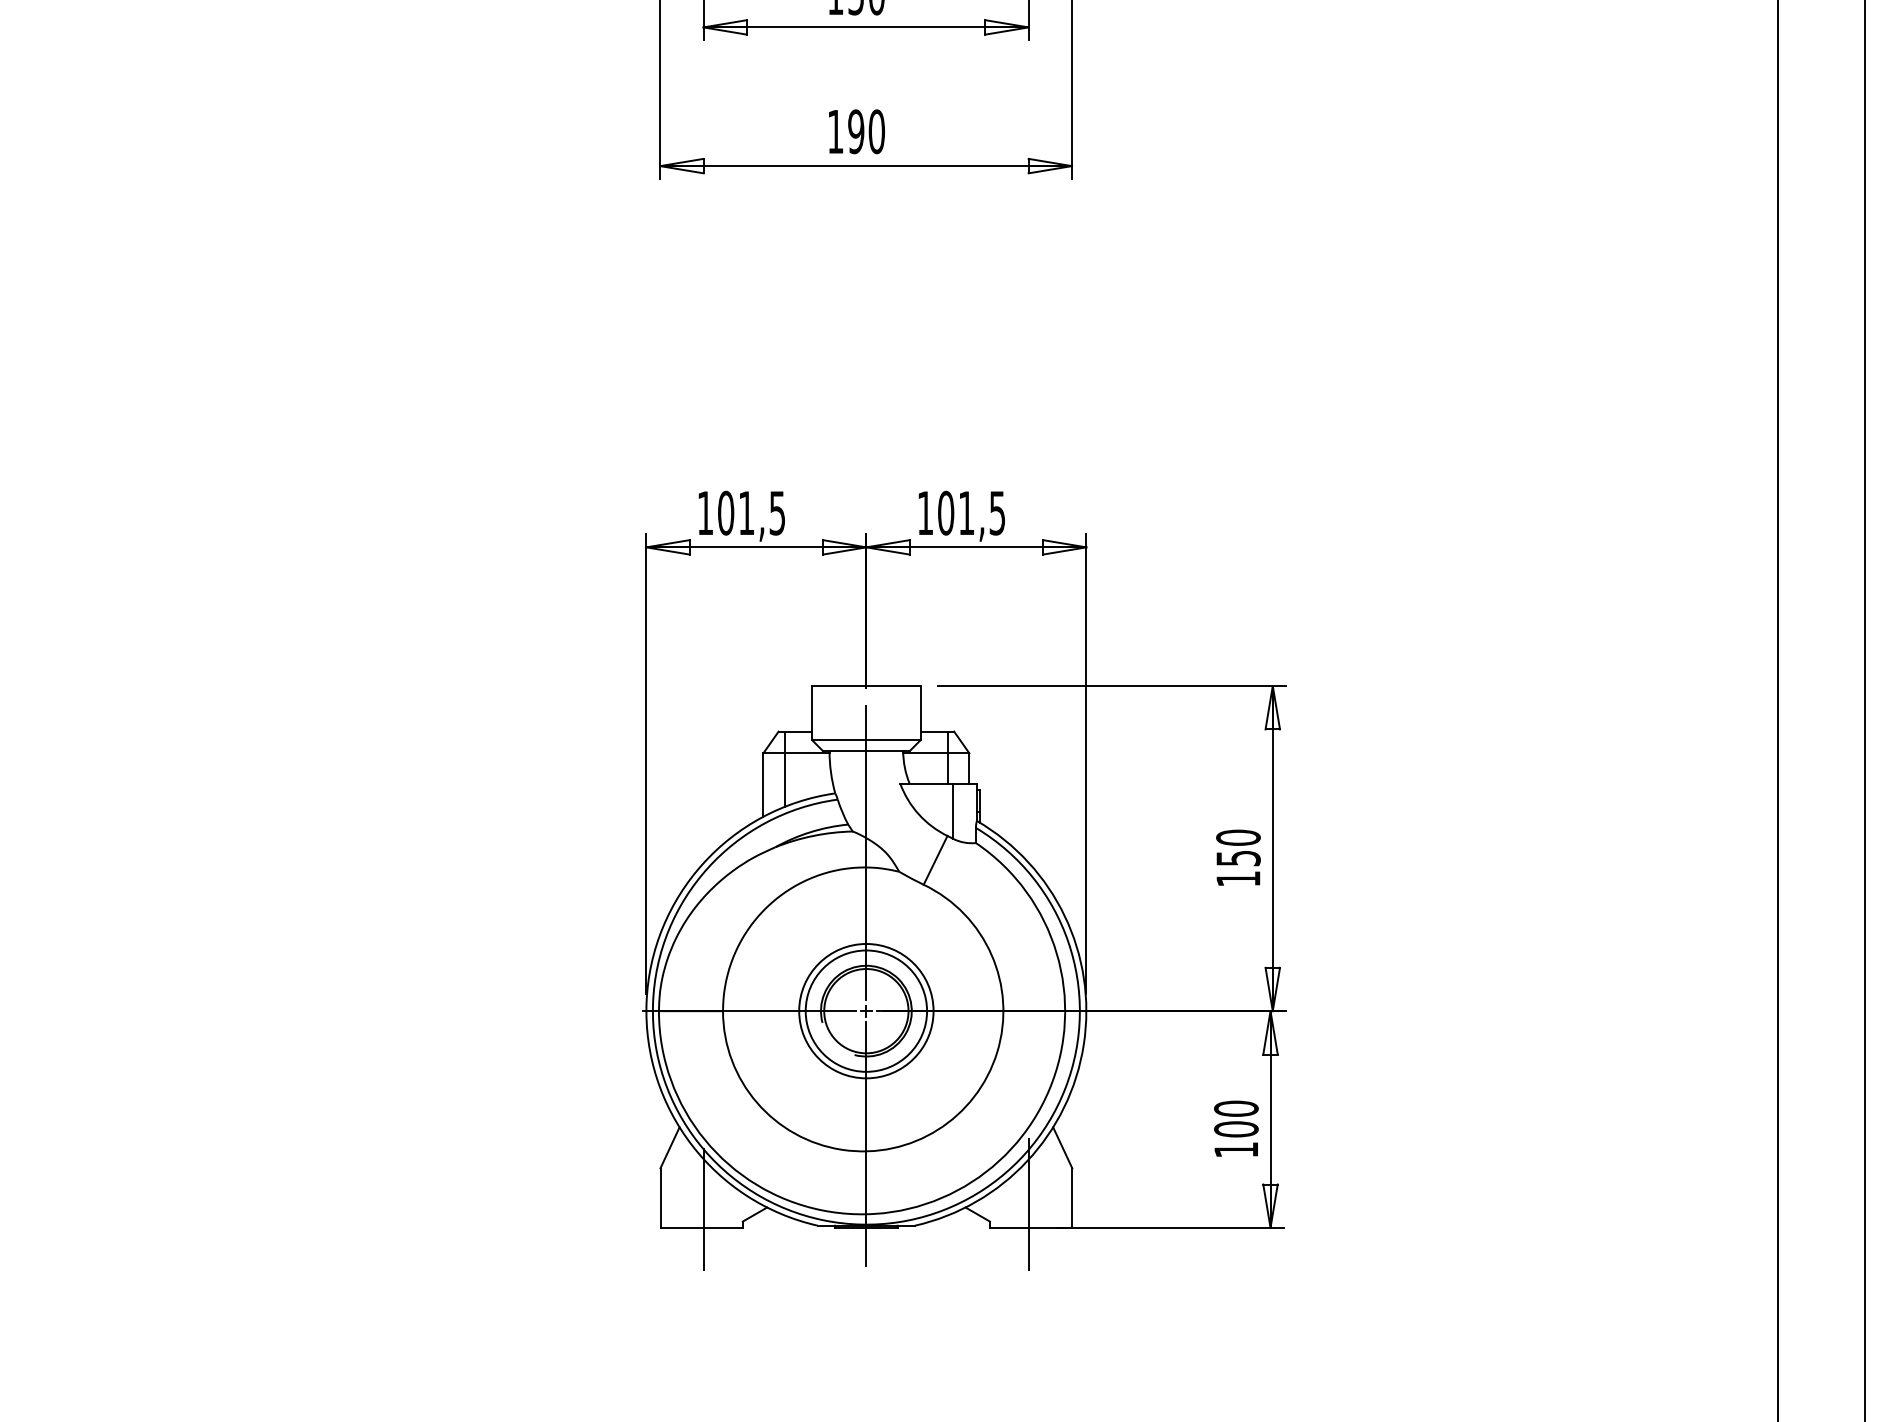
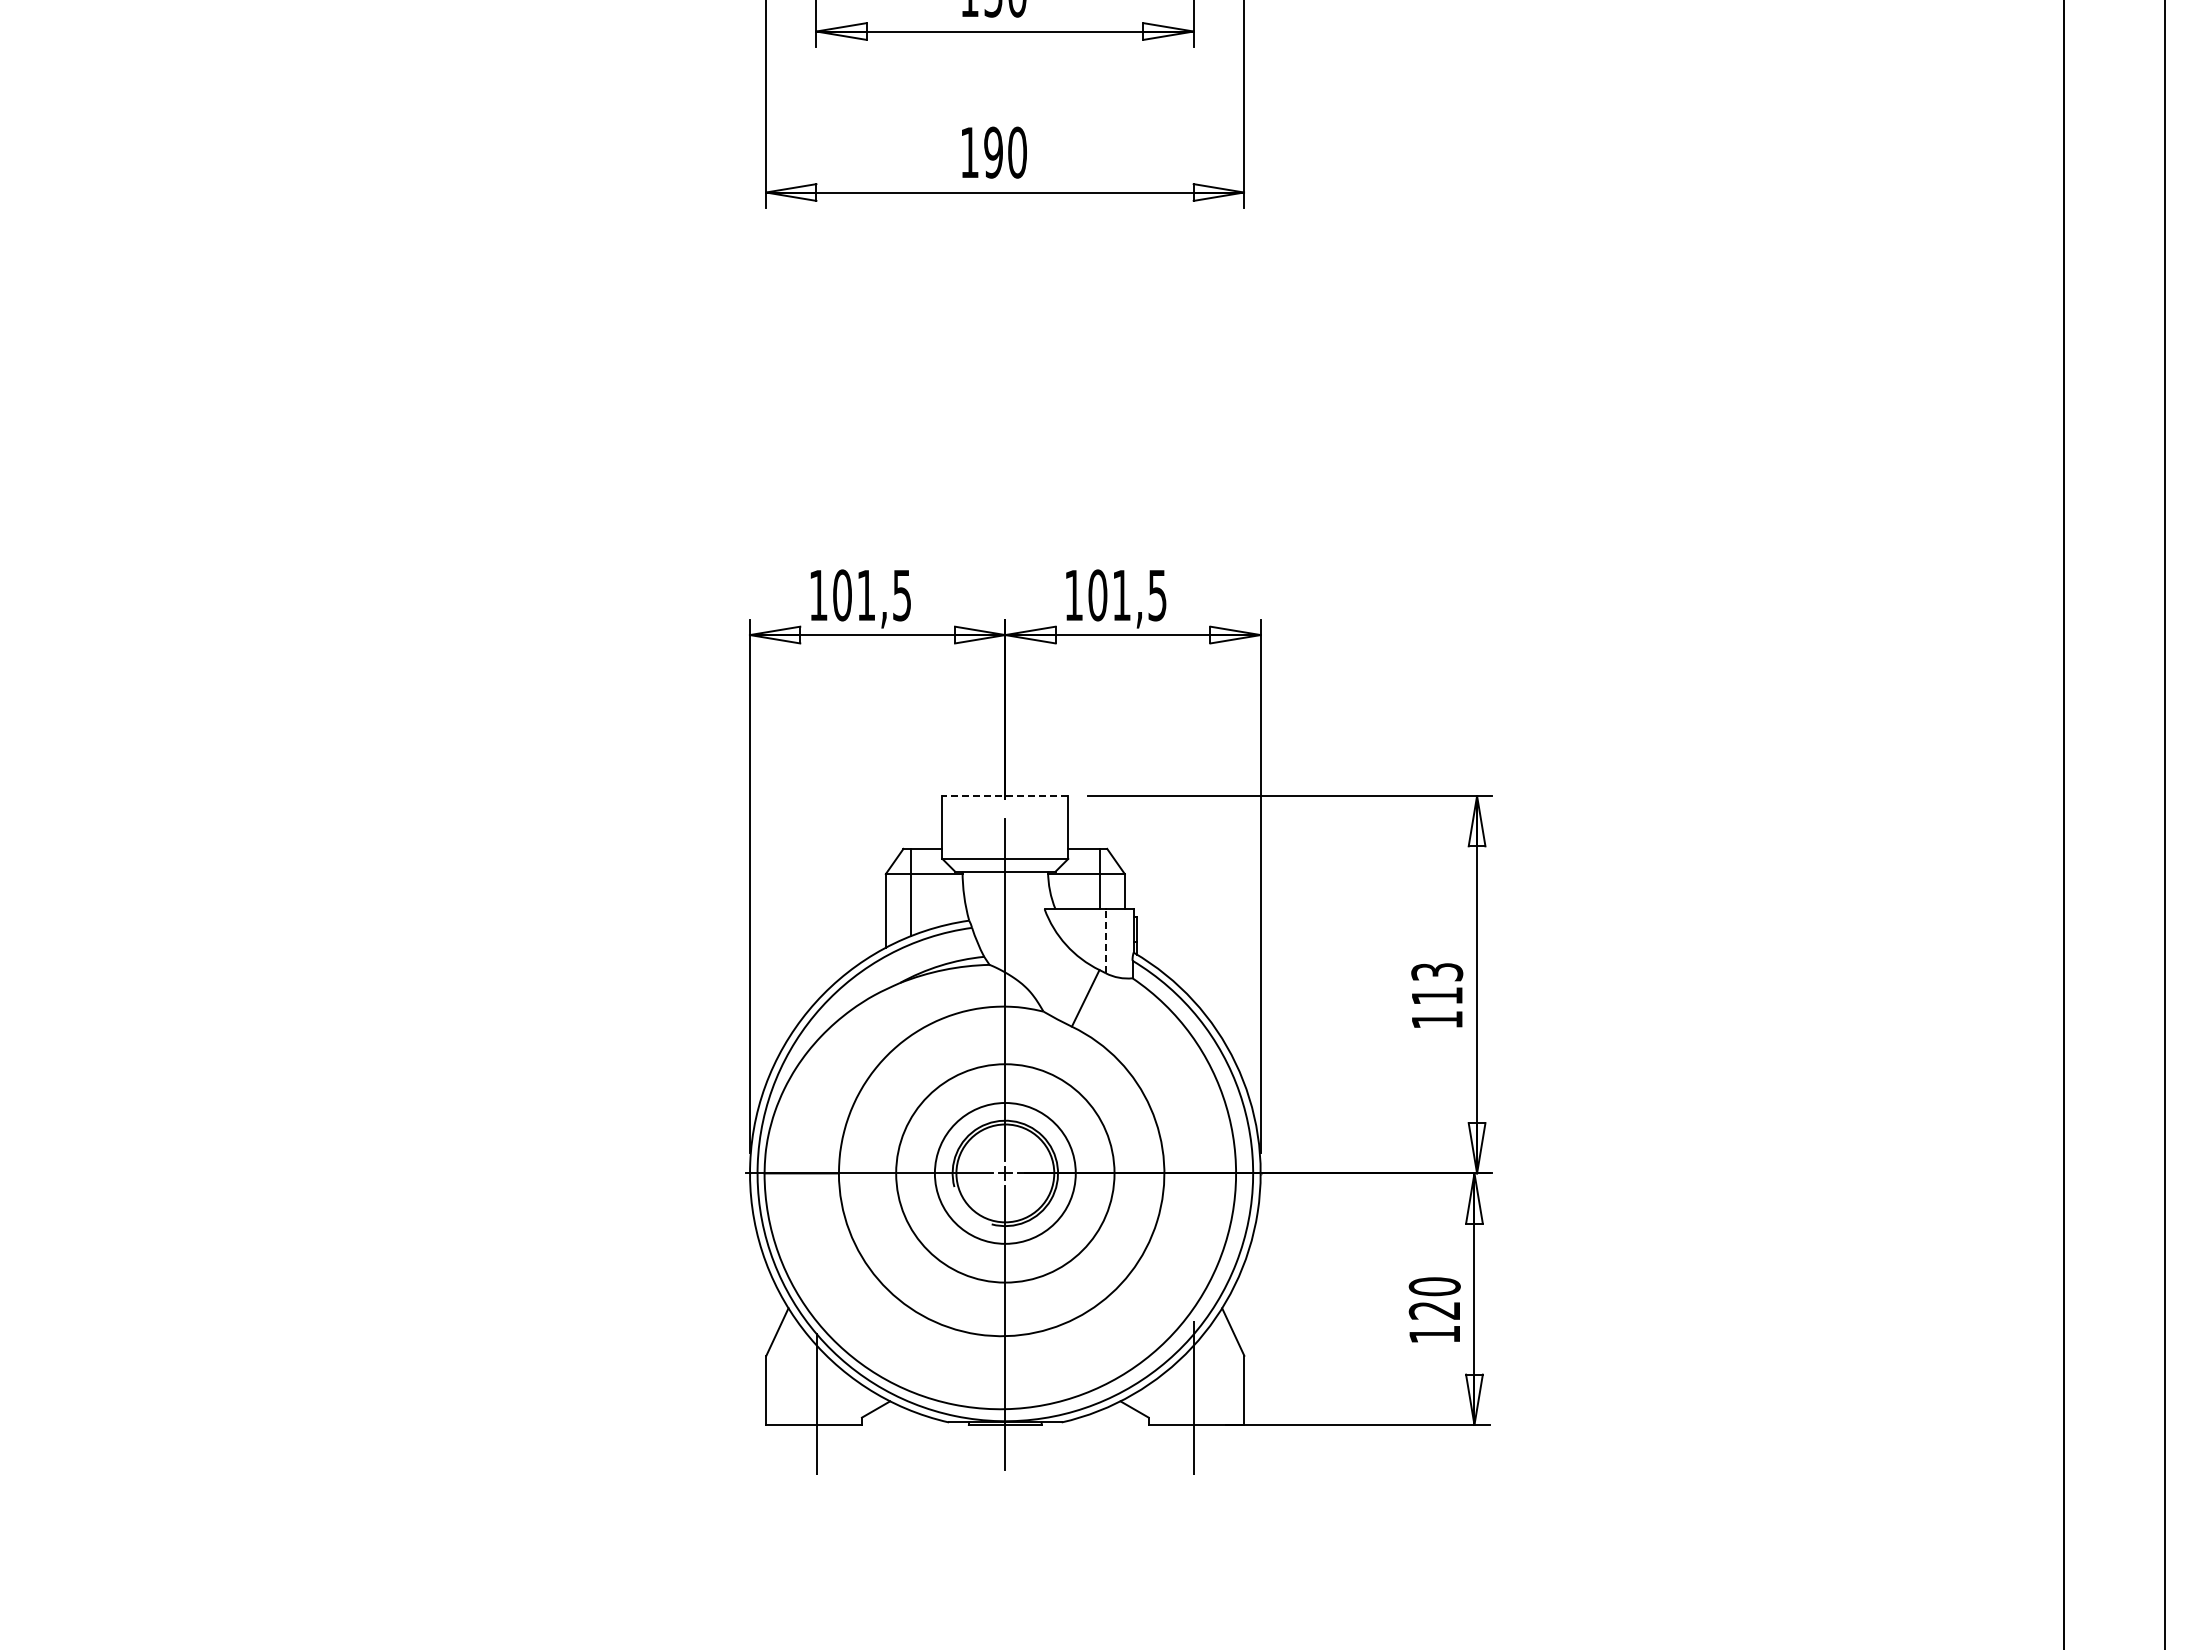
line: (866, 686) -> (1005, 796), solid -> dashed
line: (952, 810) -> (1105, 940), solid -> dashed
text: (1238, 847) -> (1437, 983), 150 -> 113
circle: (866, 1011) -> (1005, 1173), size x1.4
text: (1236, 1129) -> (1434, 1310), 100 -> 120

